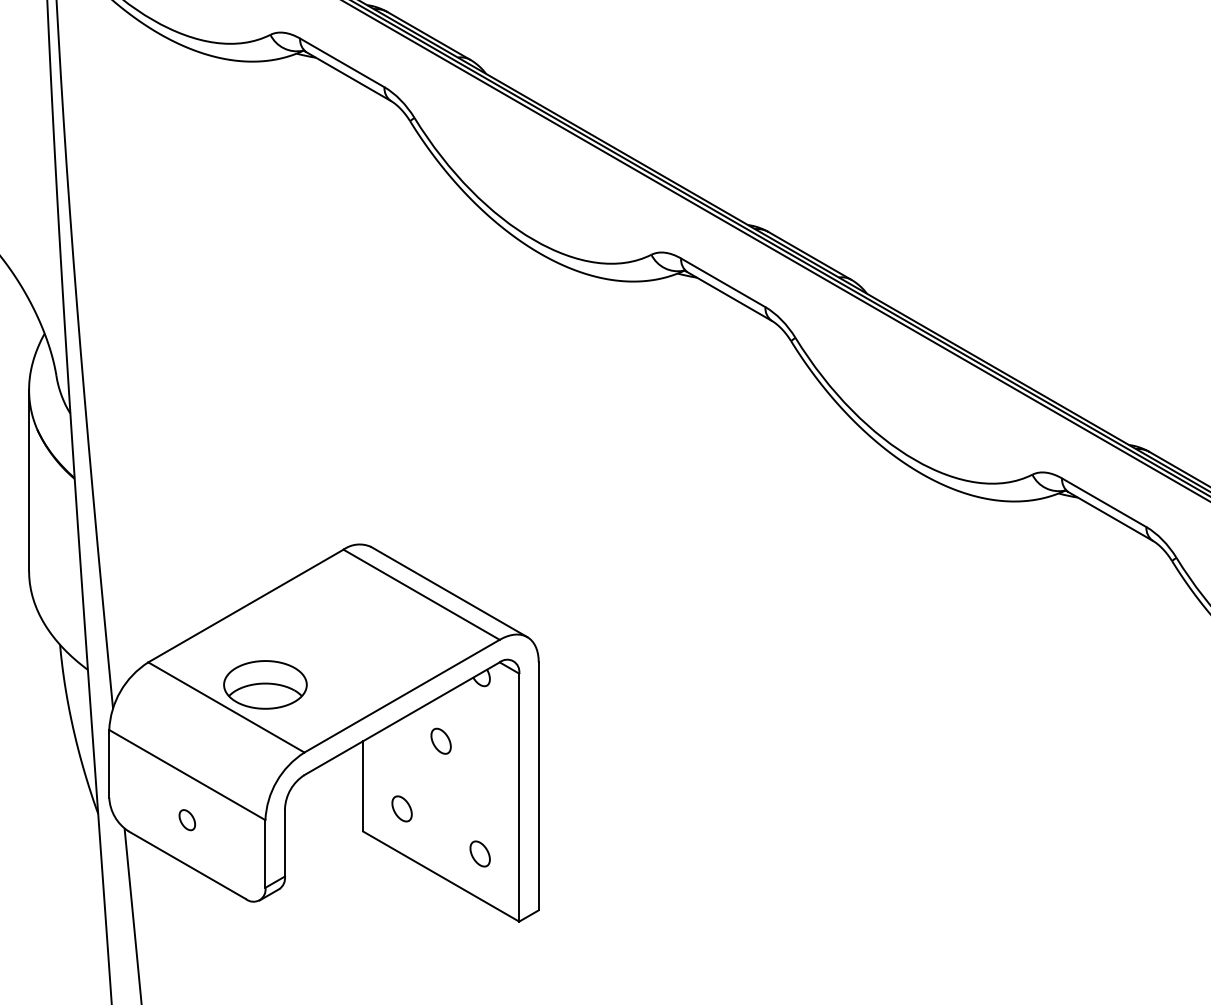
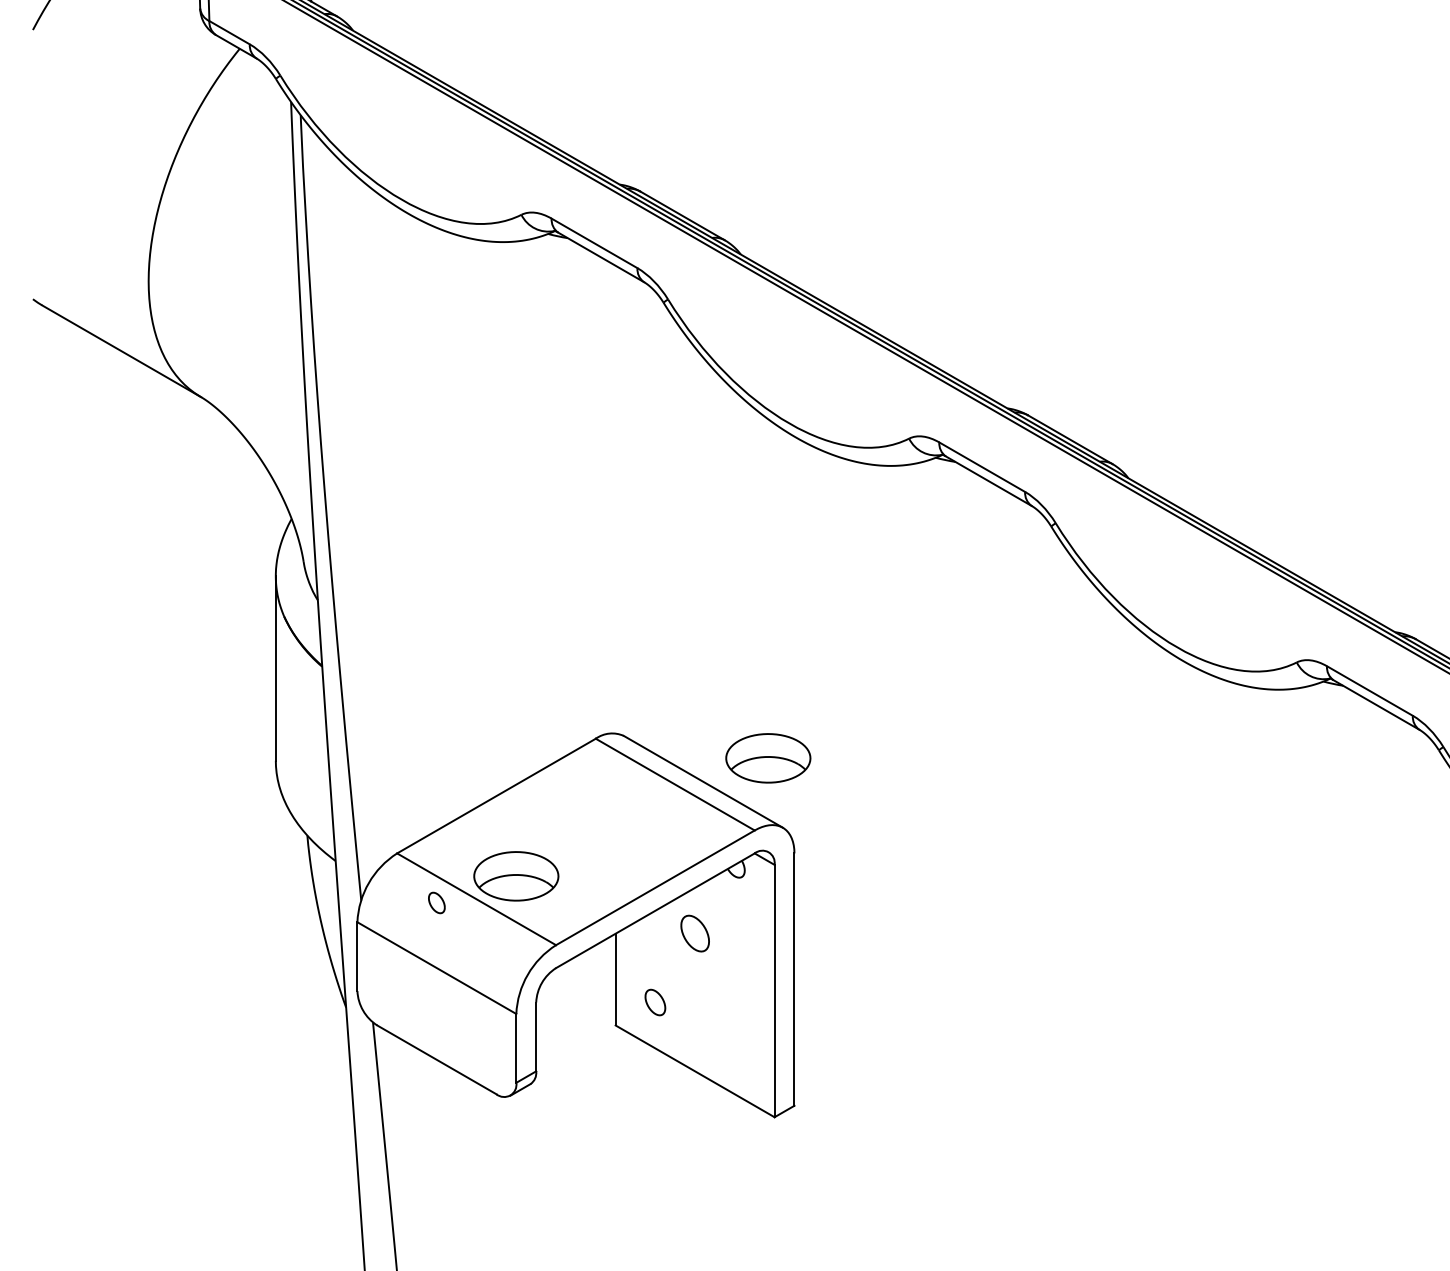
part: (513, 569) -> (768, 758), added
part: (440, 741) -> (694, 933), size x1.4
part: (186, 819) -> (436, 902), moved
part: (479, 854) -> (734, 1048), removed

